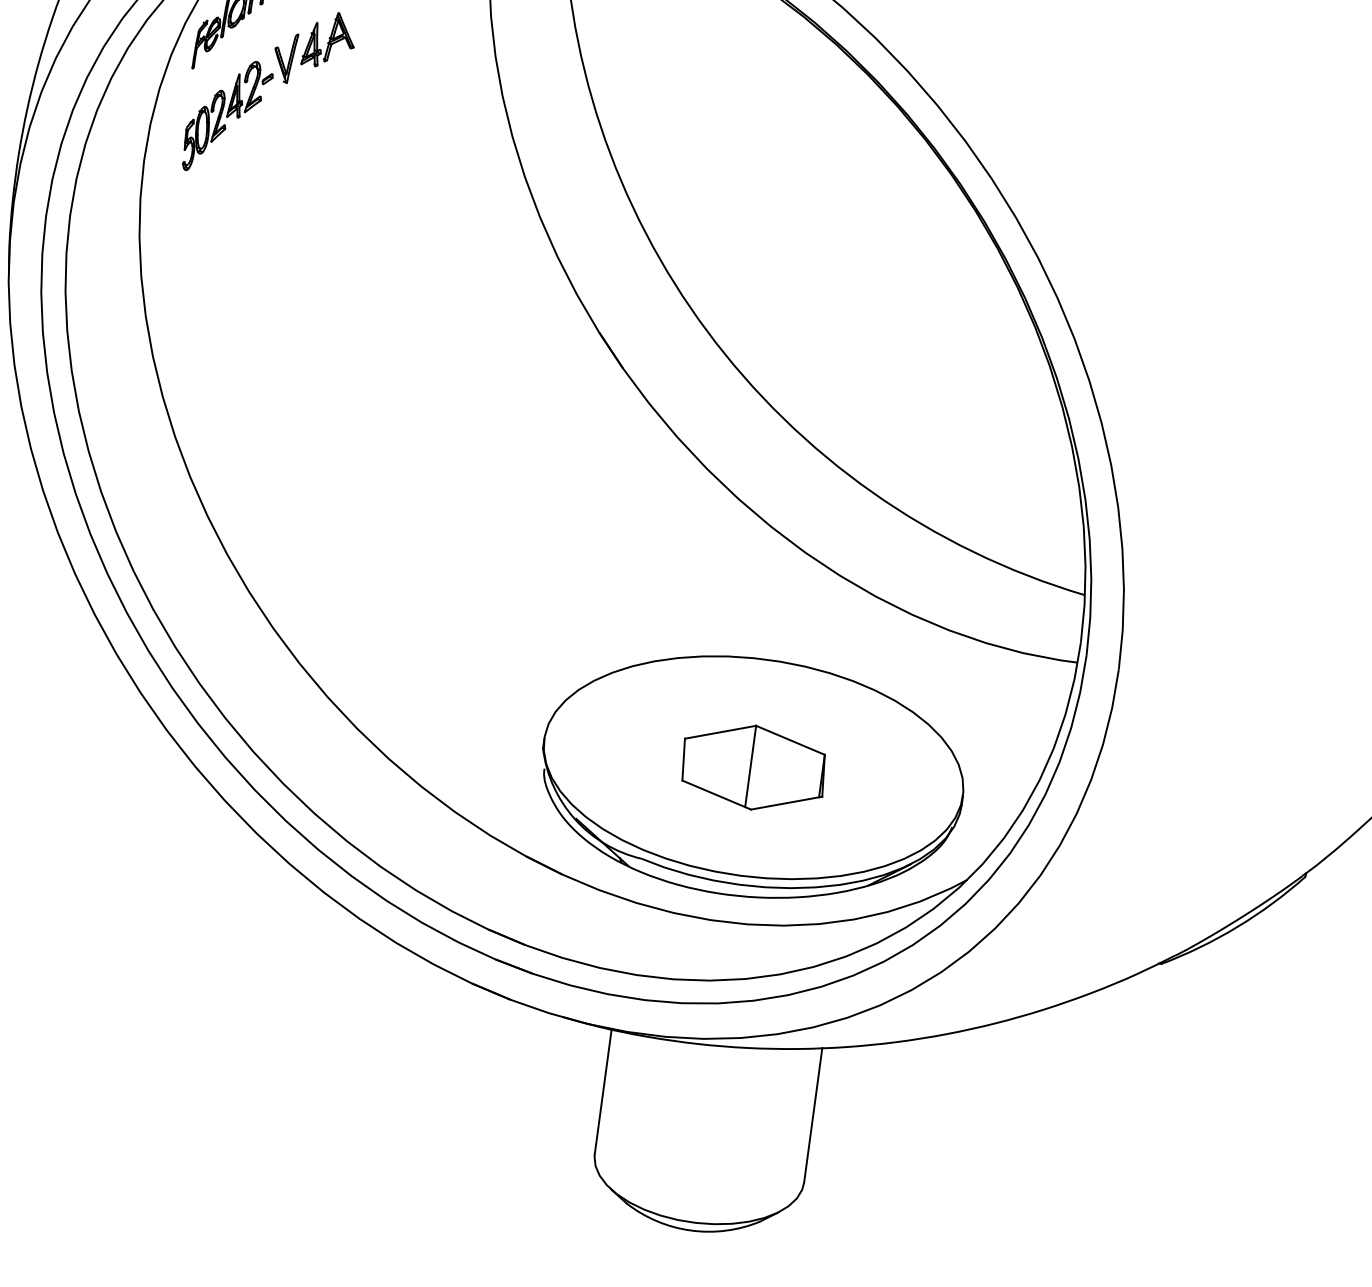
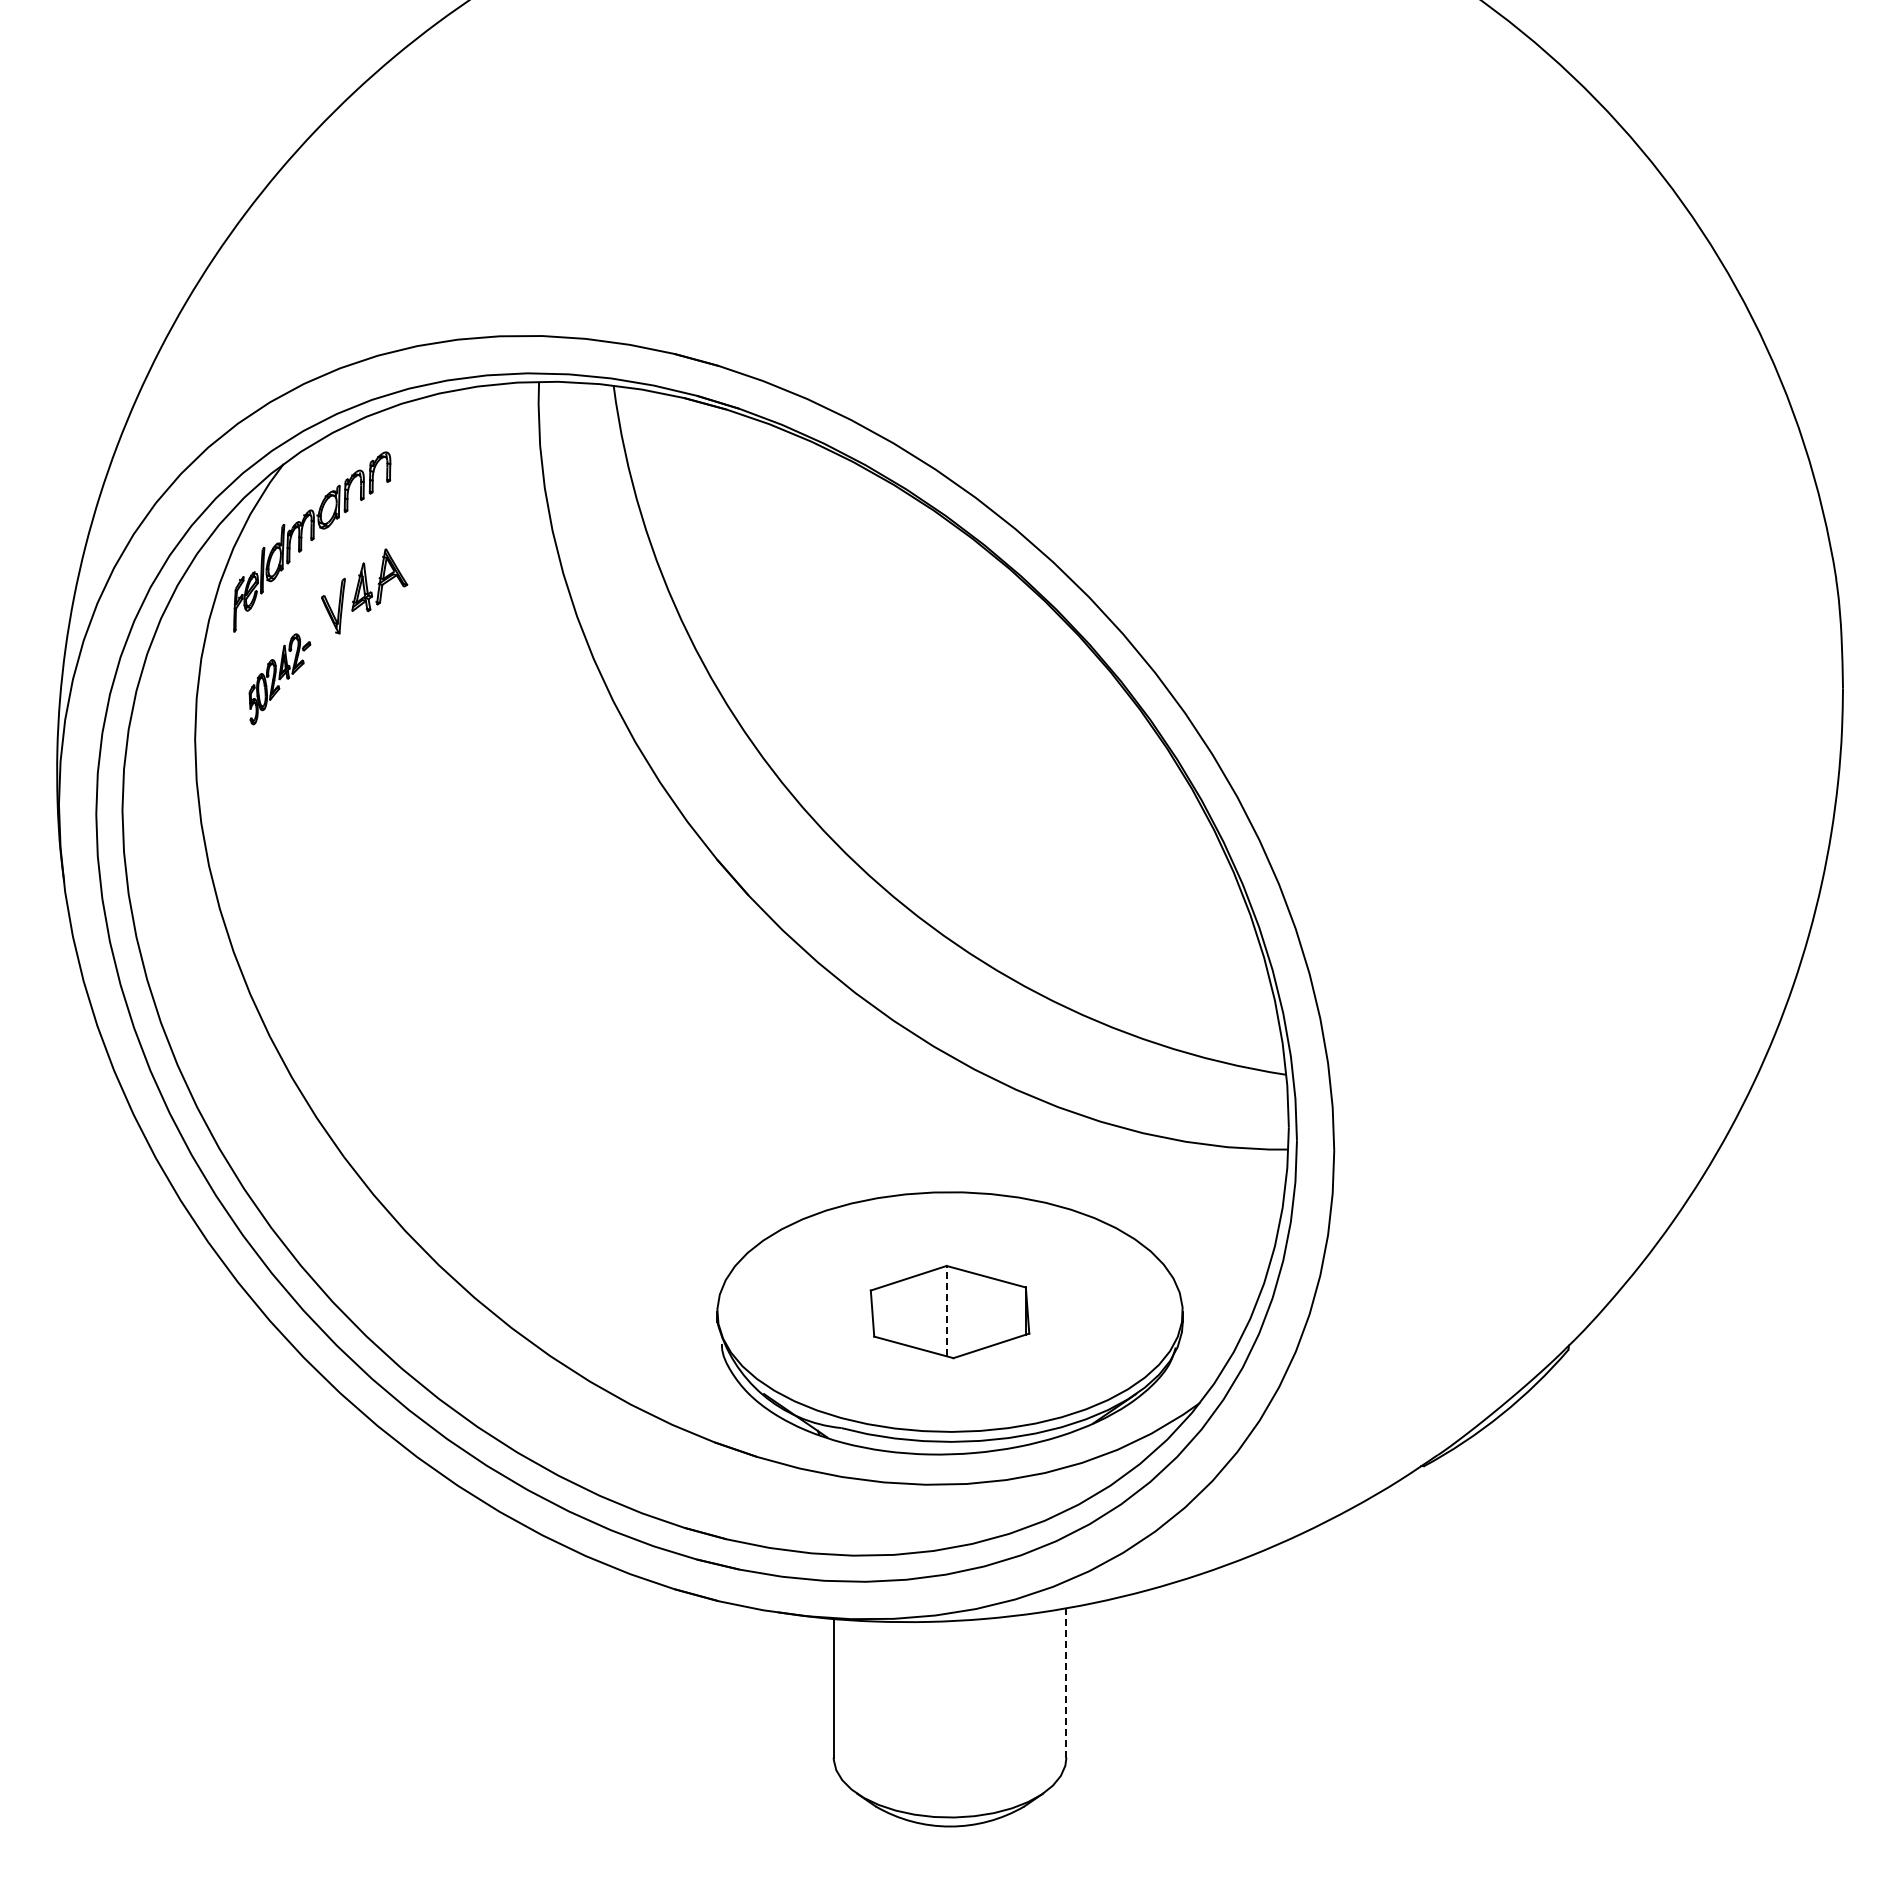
part: (227, 117) -> (279, 679), size x0.7
line: (750, 765) -> (946, 1310), solid -> dashed
line: (813, 1115) -> (1066, 1682), solid -> dashed

